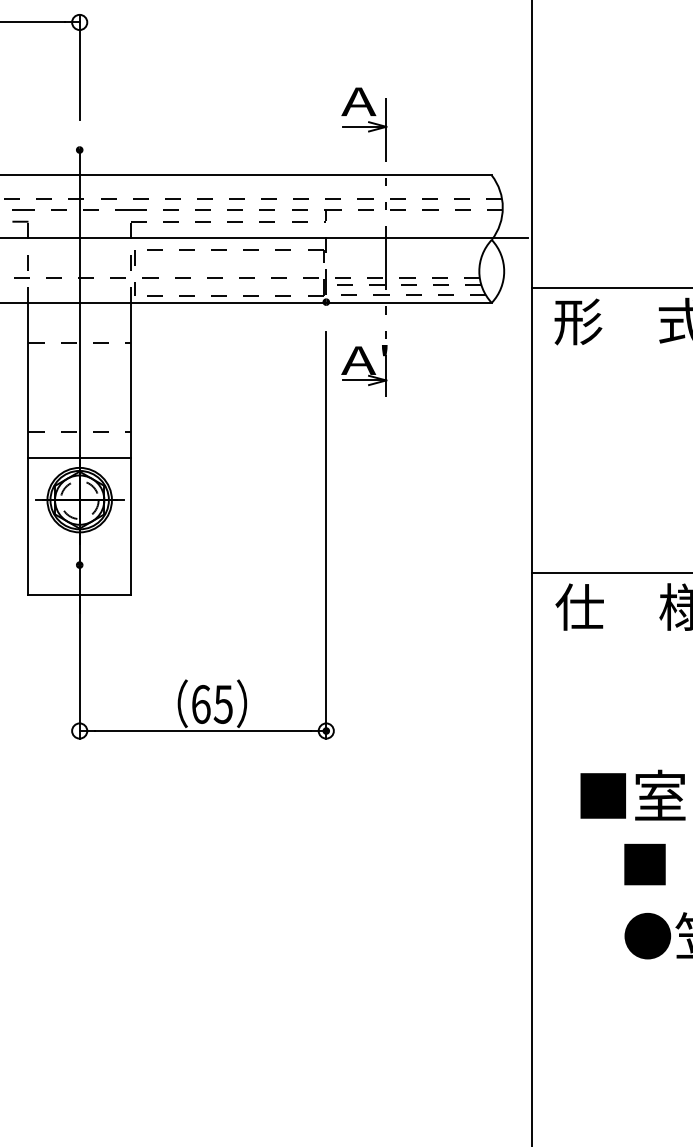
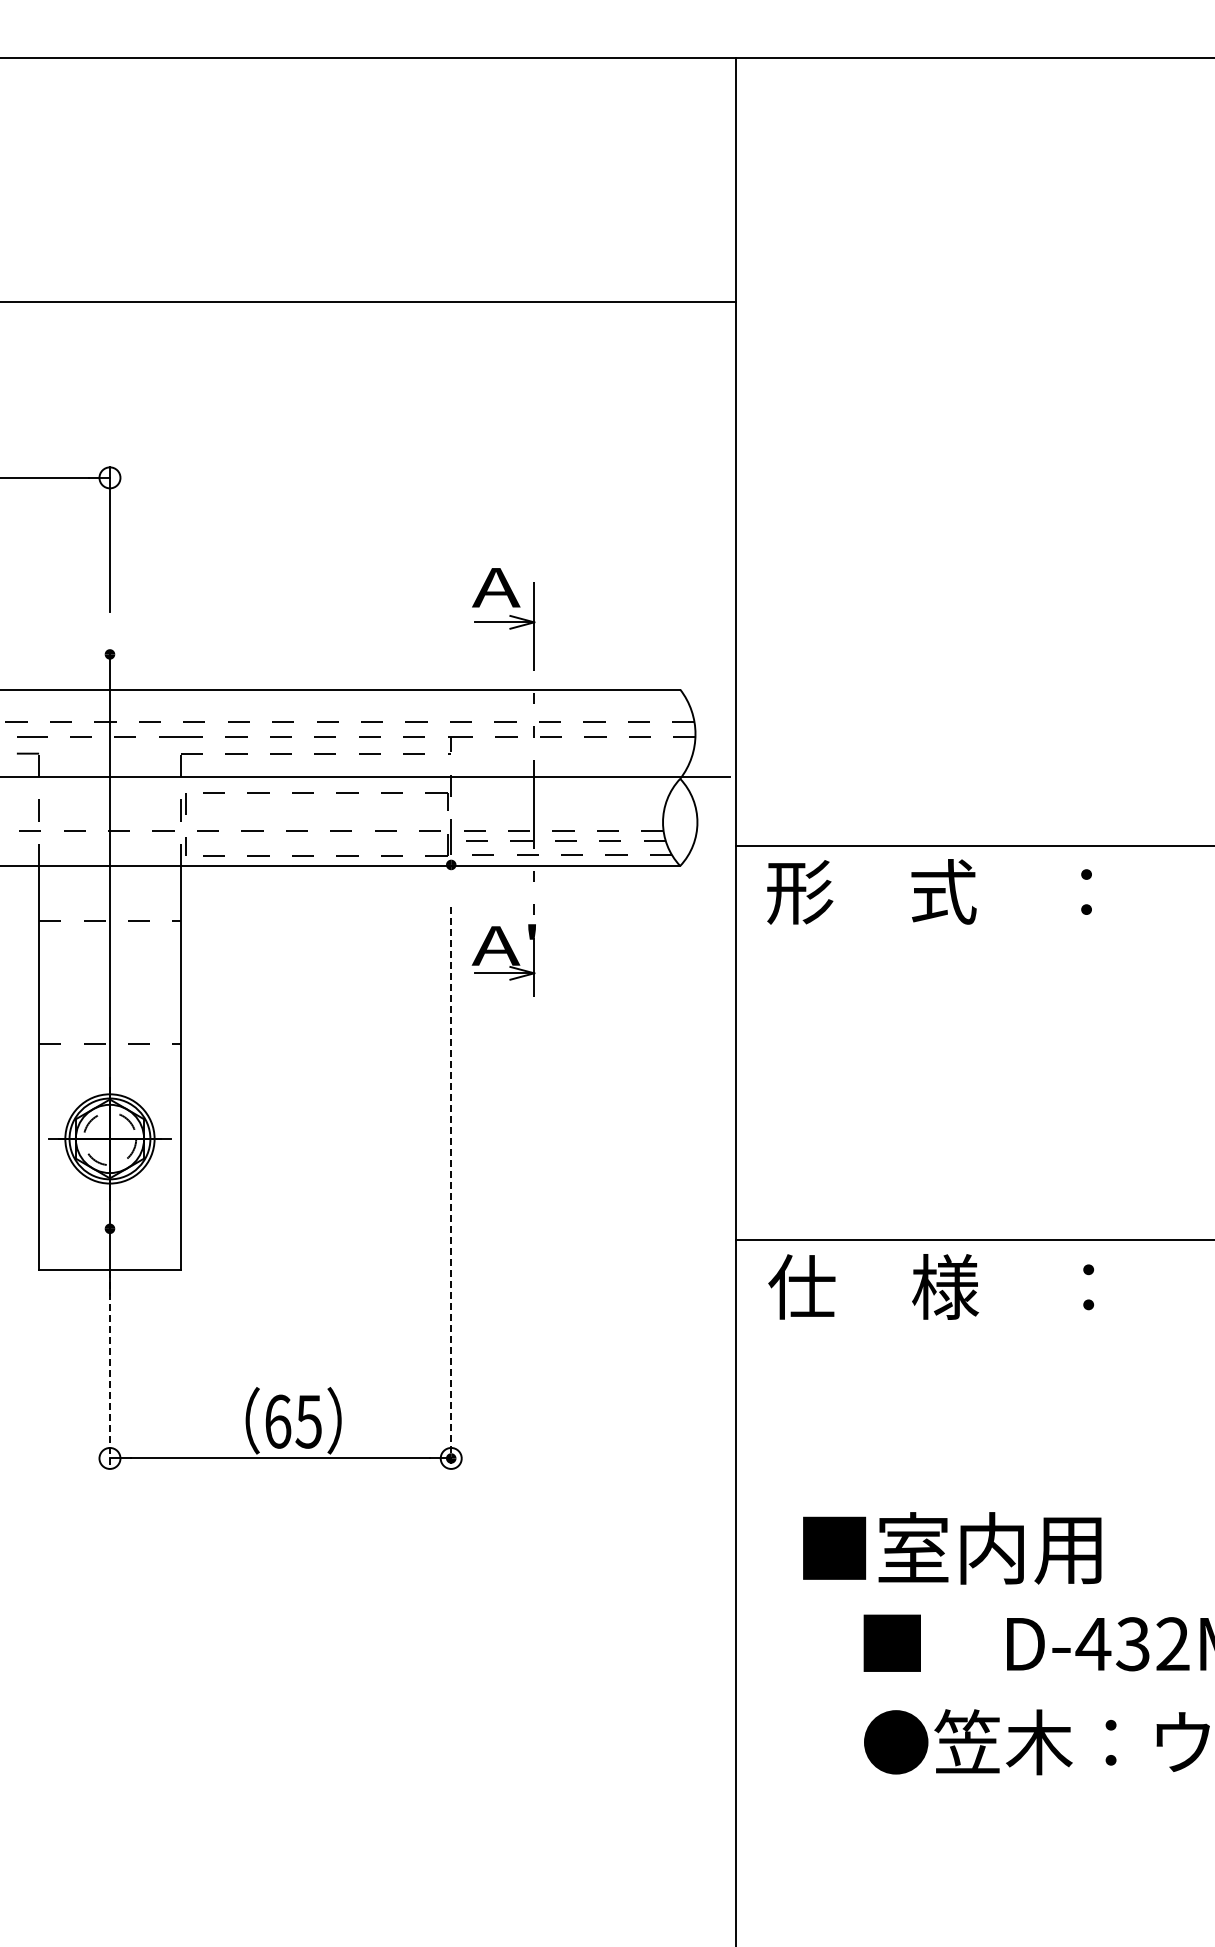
line: (79, 458) -> (109, 1081), removed
line: (326, 535) -> (451, 1188), solid -> dashed
line: (79, 667) -> (109, 1370), solid -> dashed

